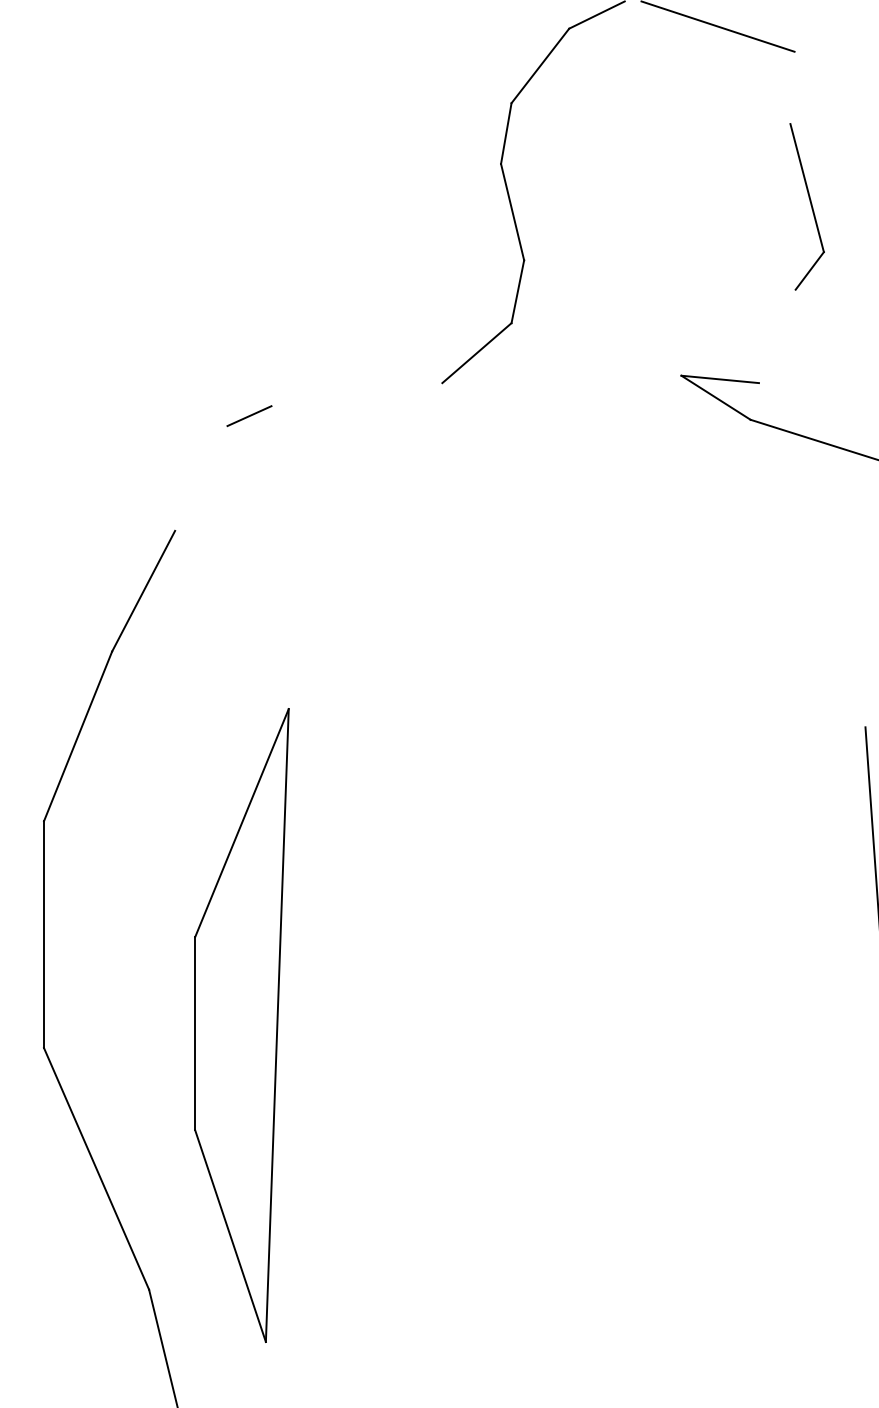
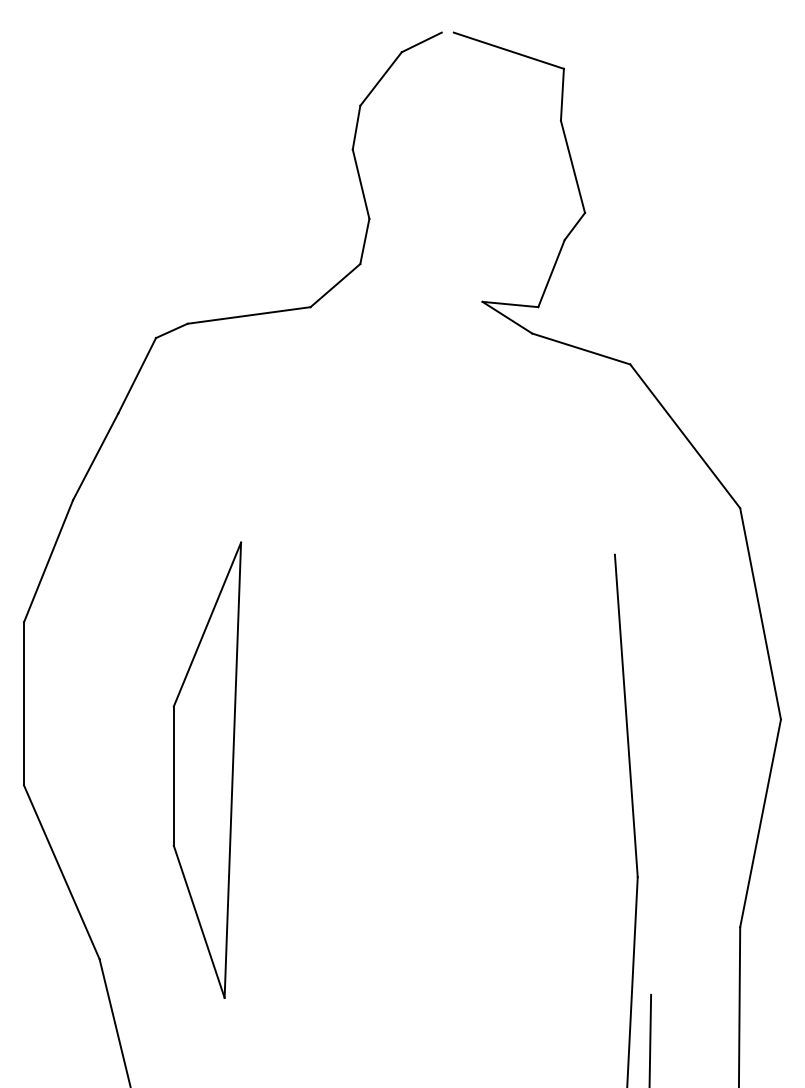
line: (791, 87) -> (561, 94), added
line: (777, 336) -> (551, 273), added
line: (356, 394) -> (248, 315), added
line: (201, 478) -> (137, 375), added
part: (242, 1024) -> (207, 769), moved

